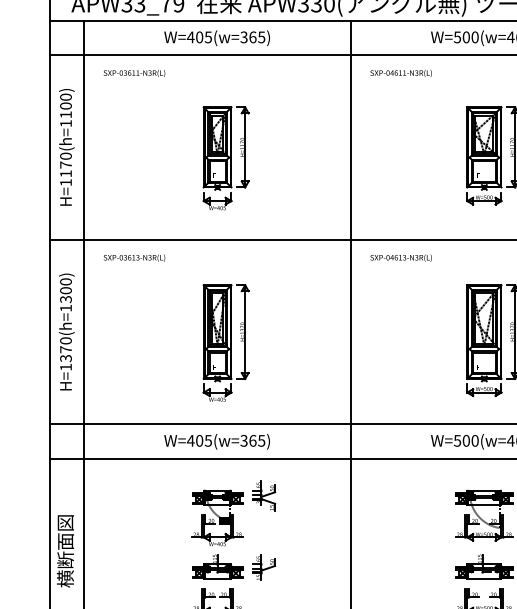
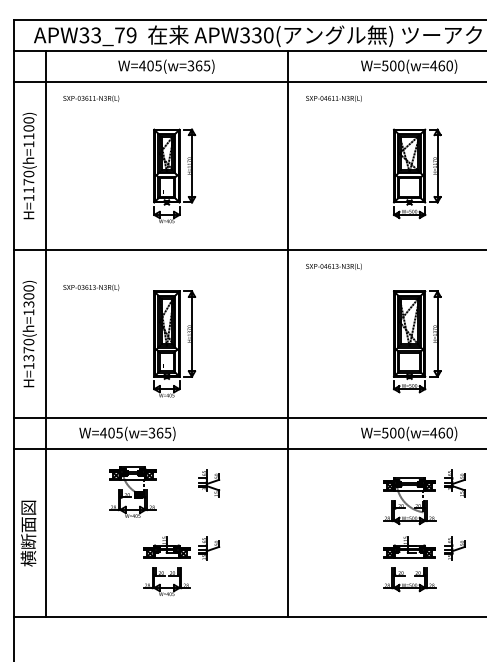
text: (134, 257) -> (91, 287), moved
text: (217, 441) -> (127, 433), moved
part: (217, 517) -> (132, 491), moved

